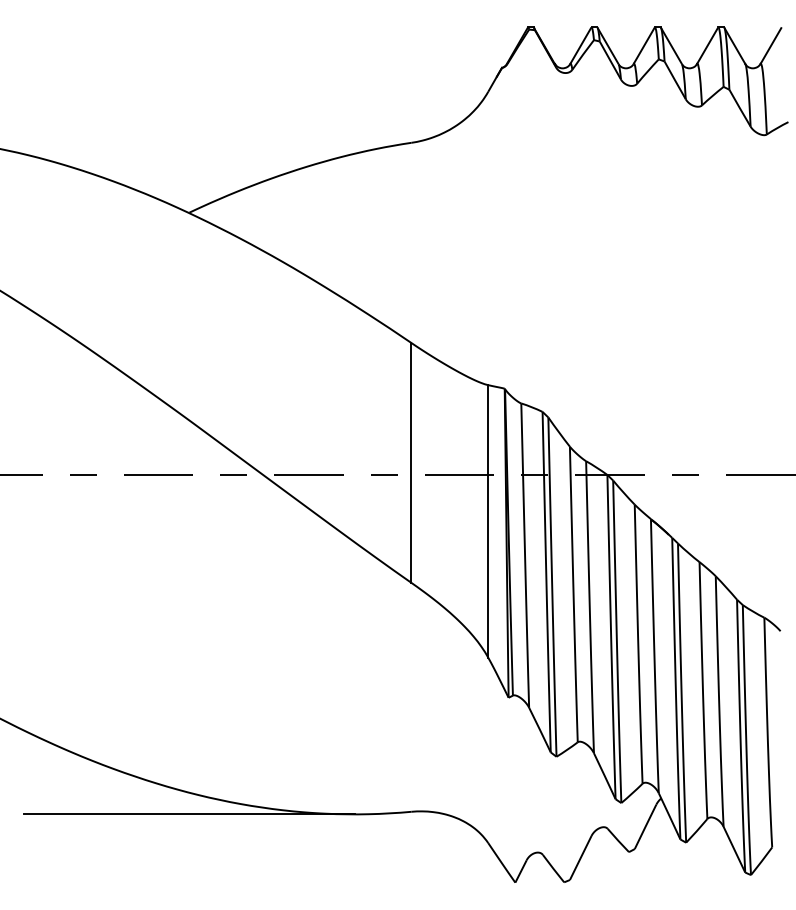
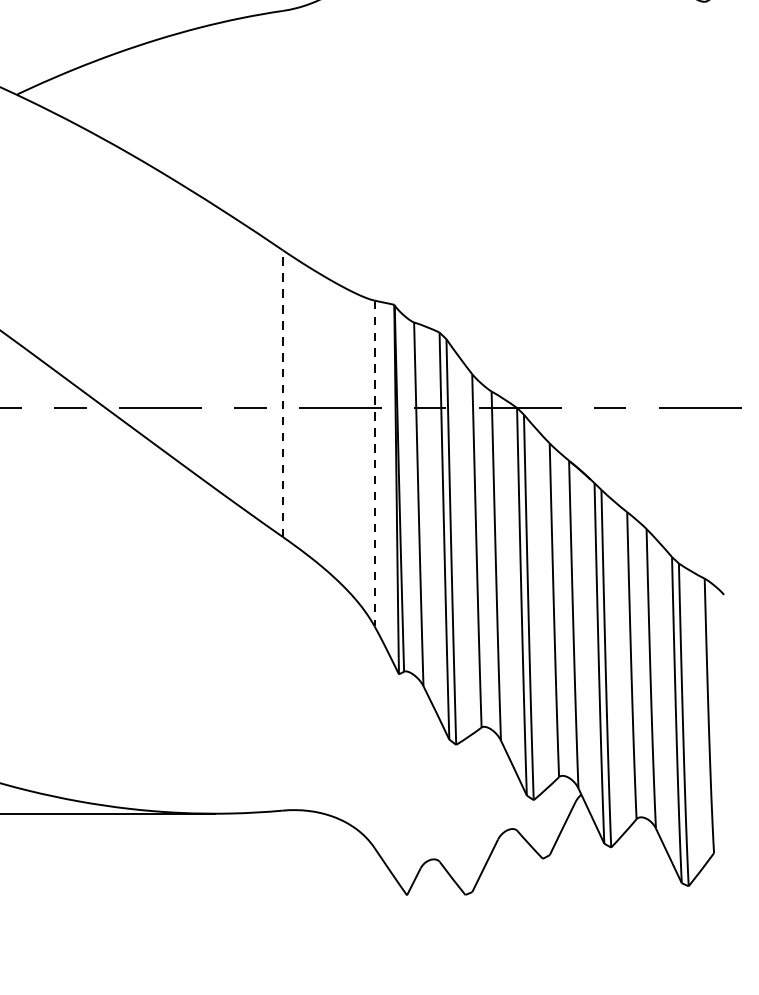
line: (411, 462) -> (282, 393), solid -> dashed
line: (488, 521) -> (374, 463), solid -> dashed

